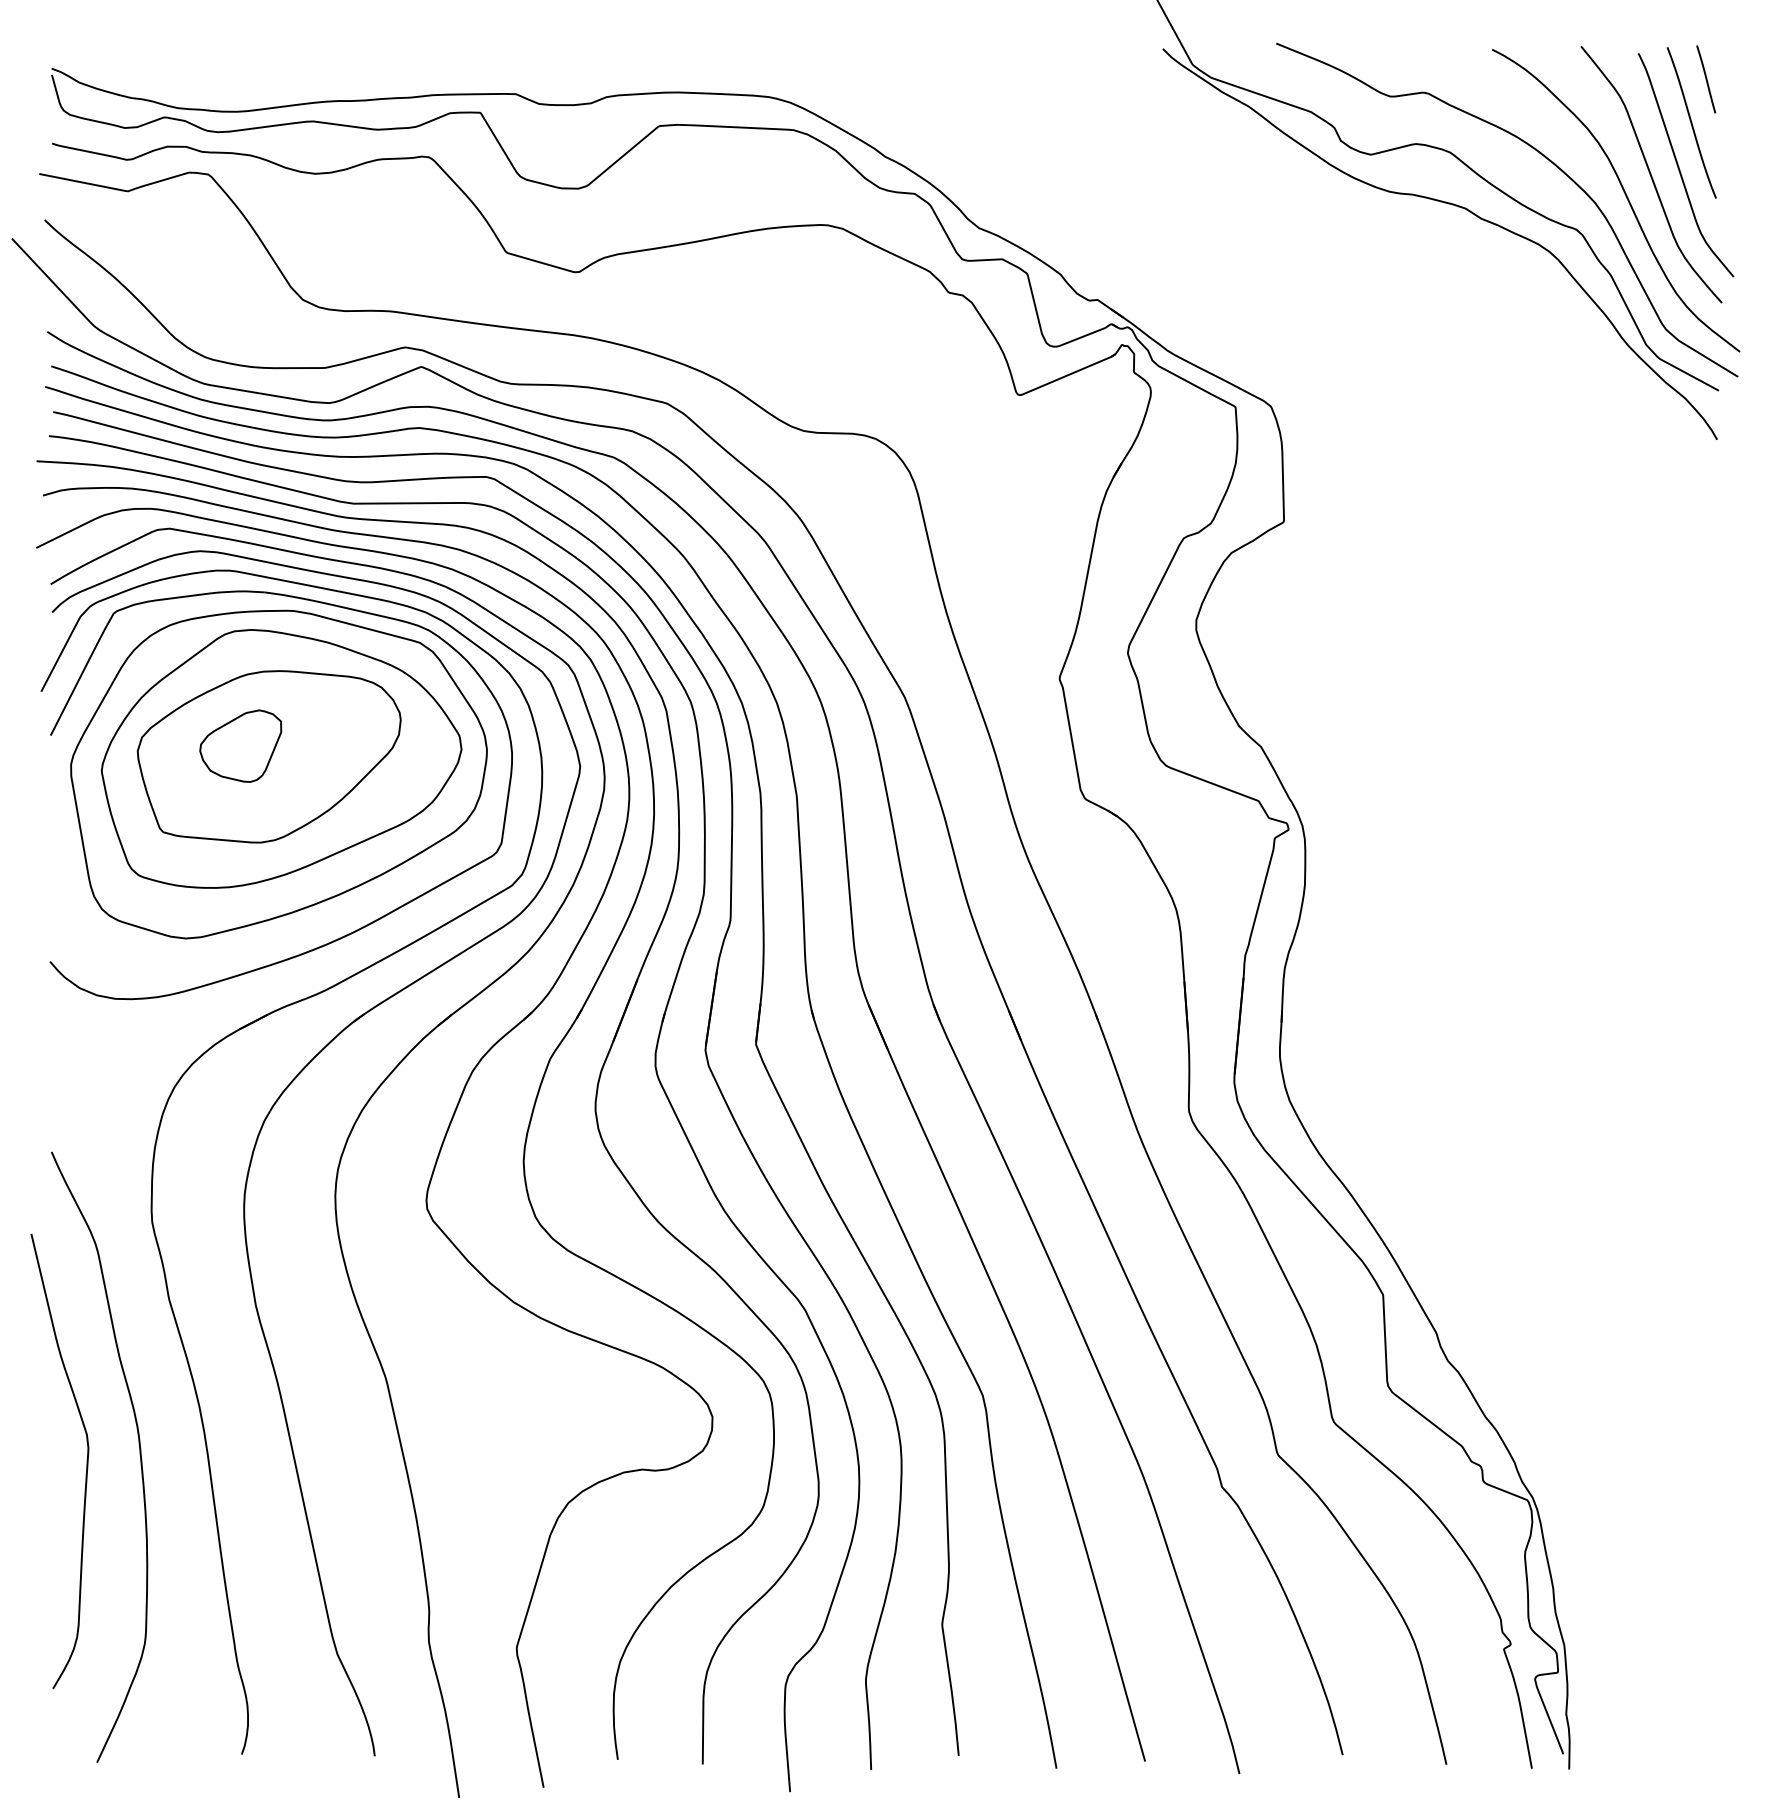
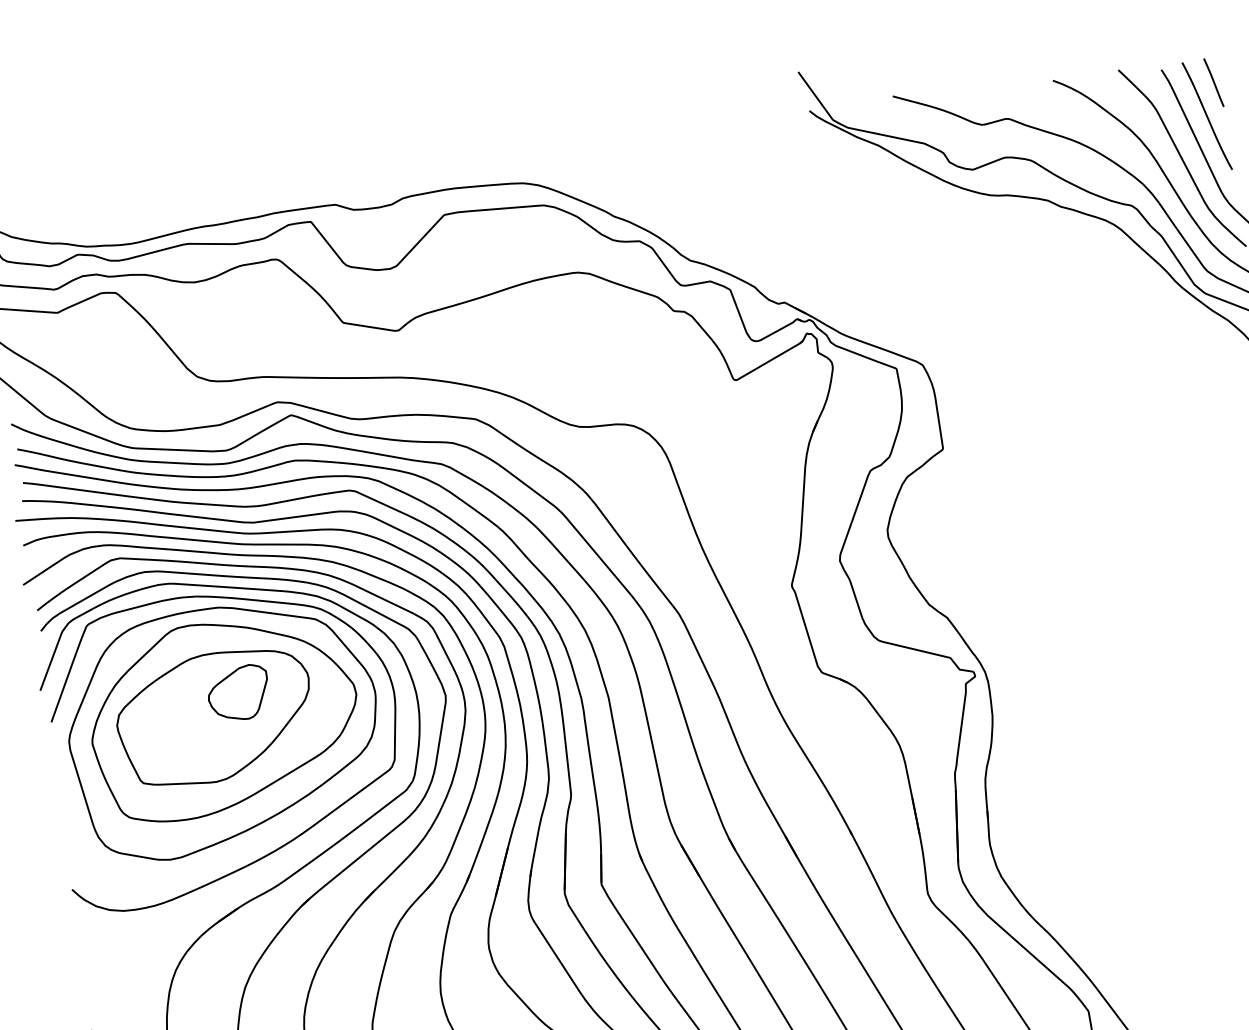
part: (240, 745) -> (238, 692), moved

